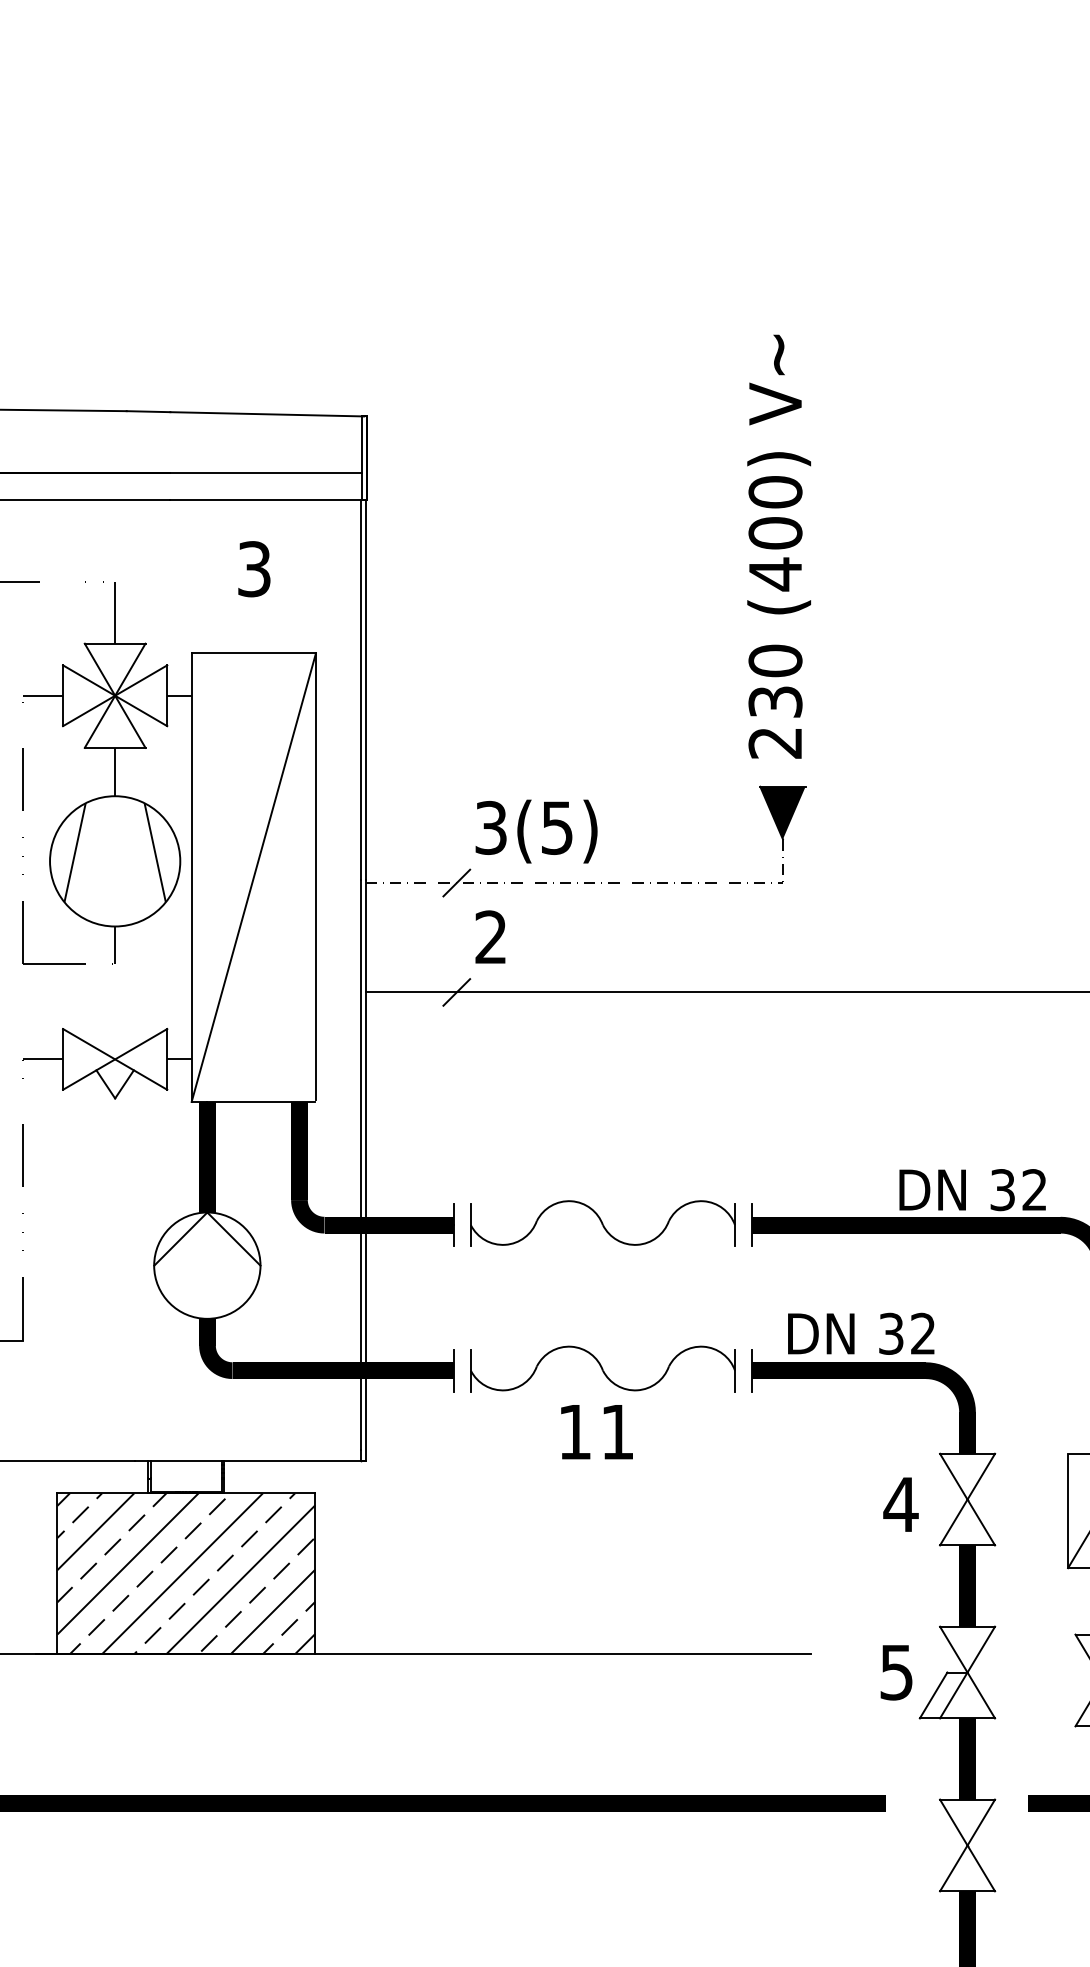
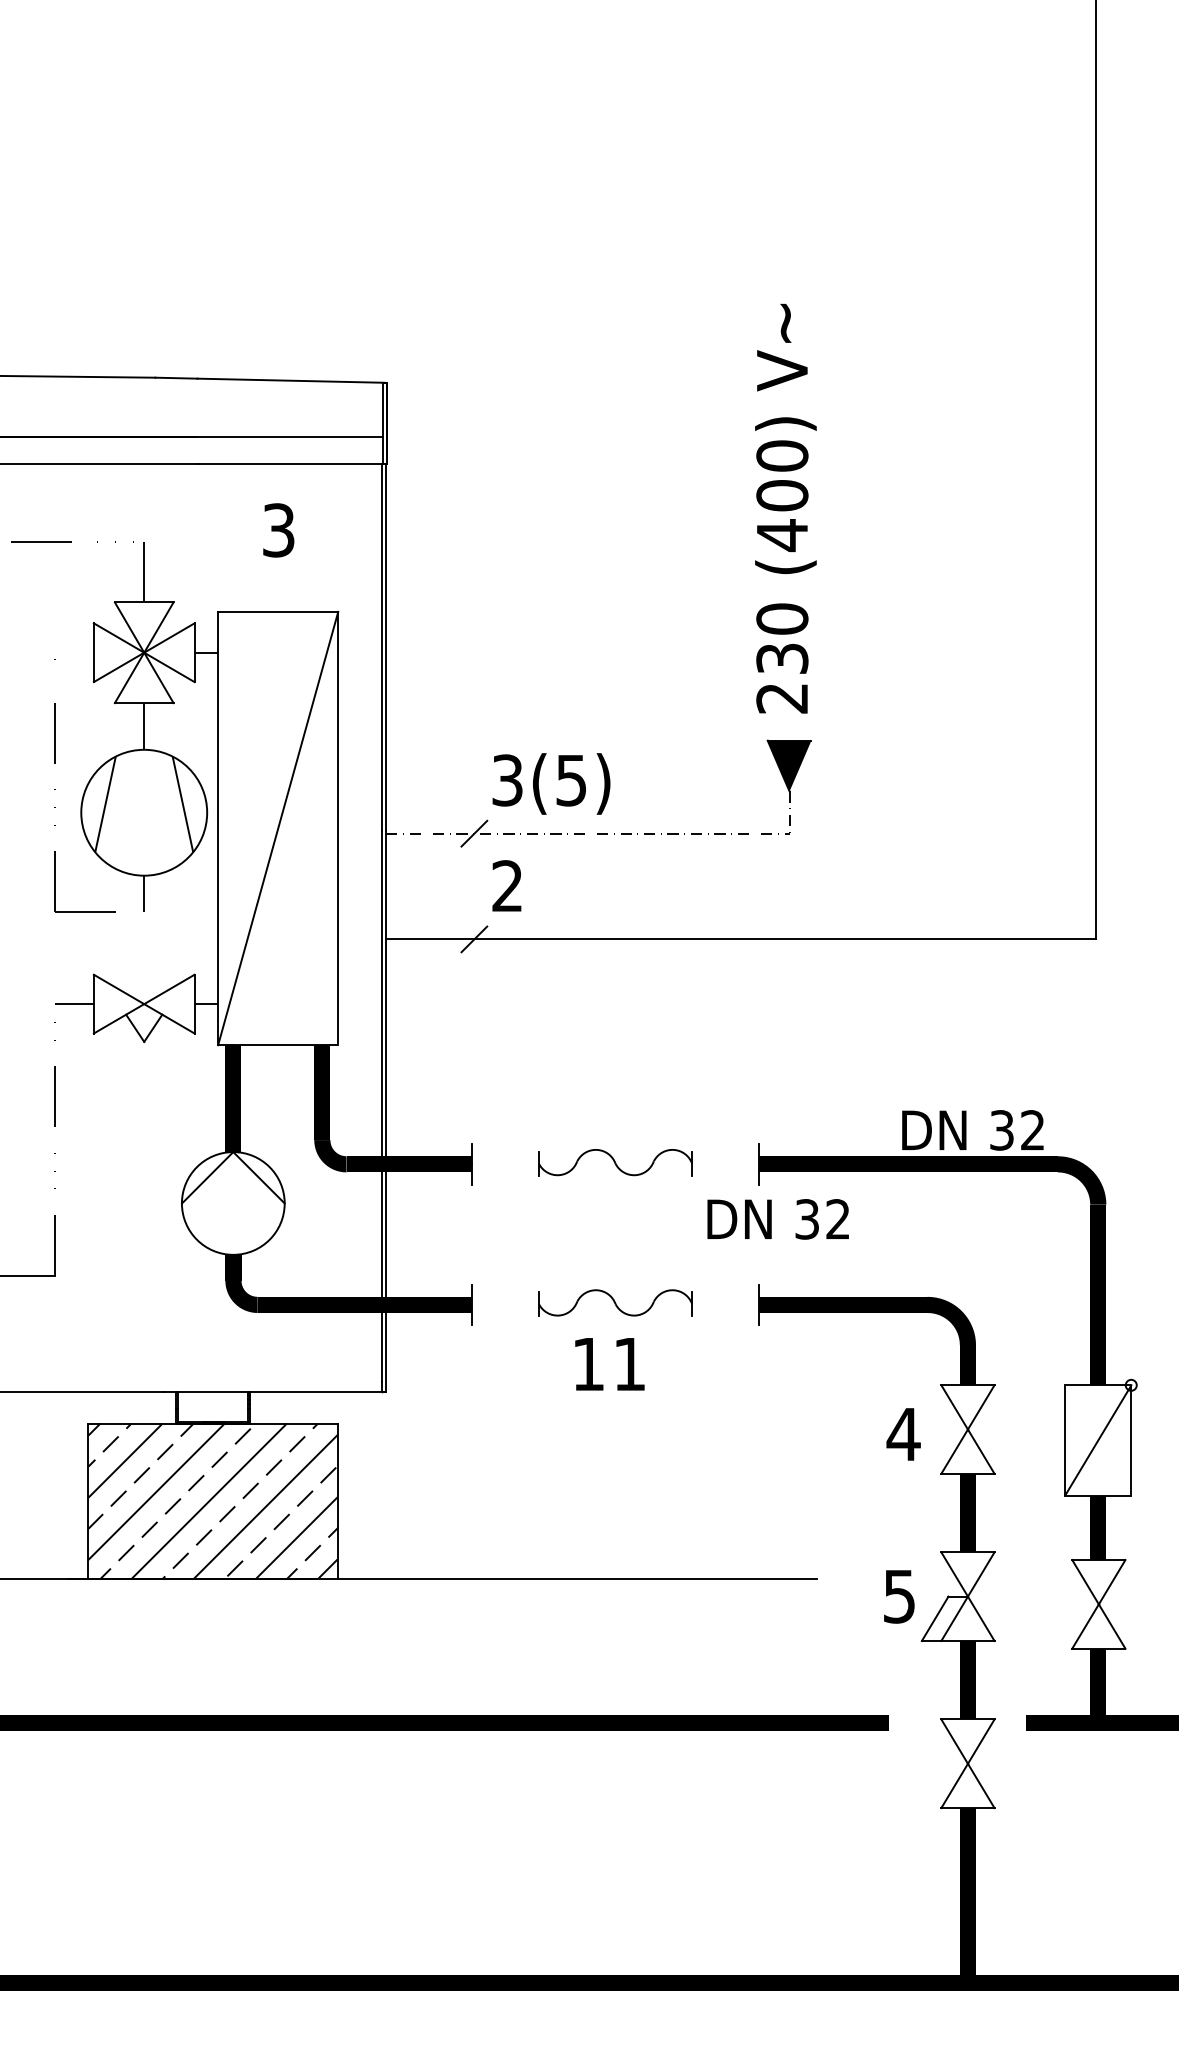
line: (42, 695) -> (74, 652), removed
part: (602, 1223) -> (615, 1162), size x0.6
text: (860, 1334) -> (777, 1219), moved
part: (602, 1368) -> (615, 1302), size x0.6

